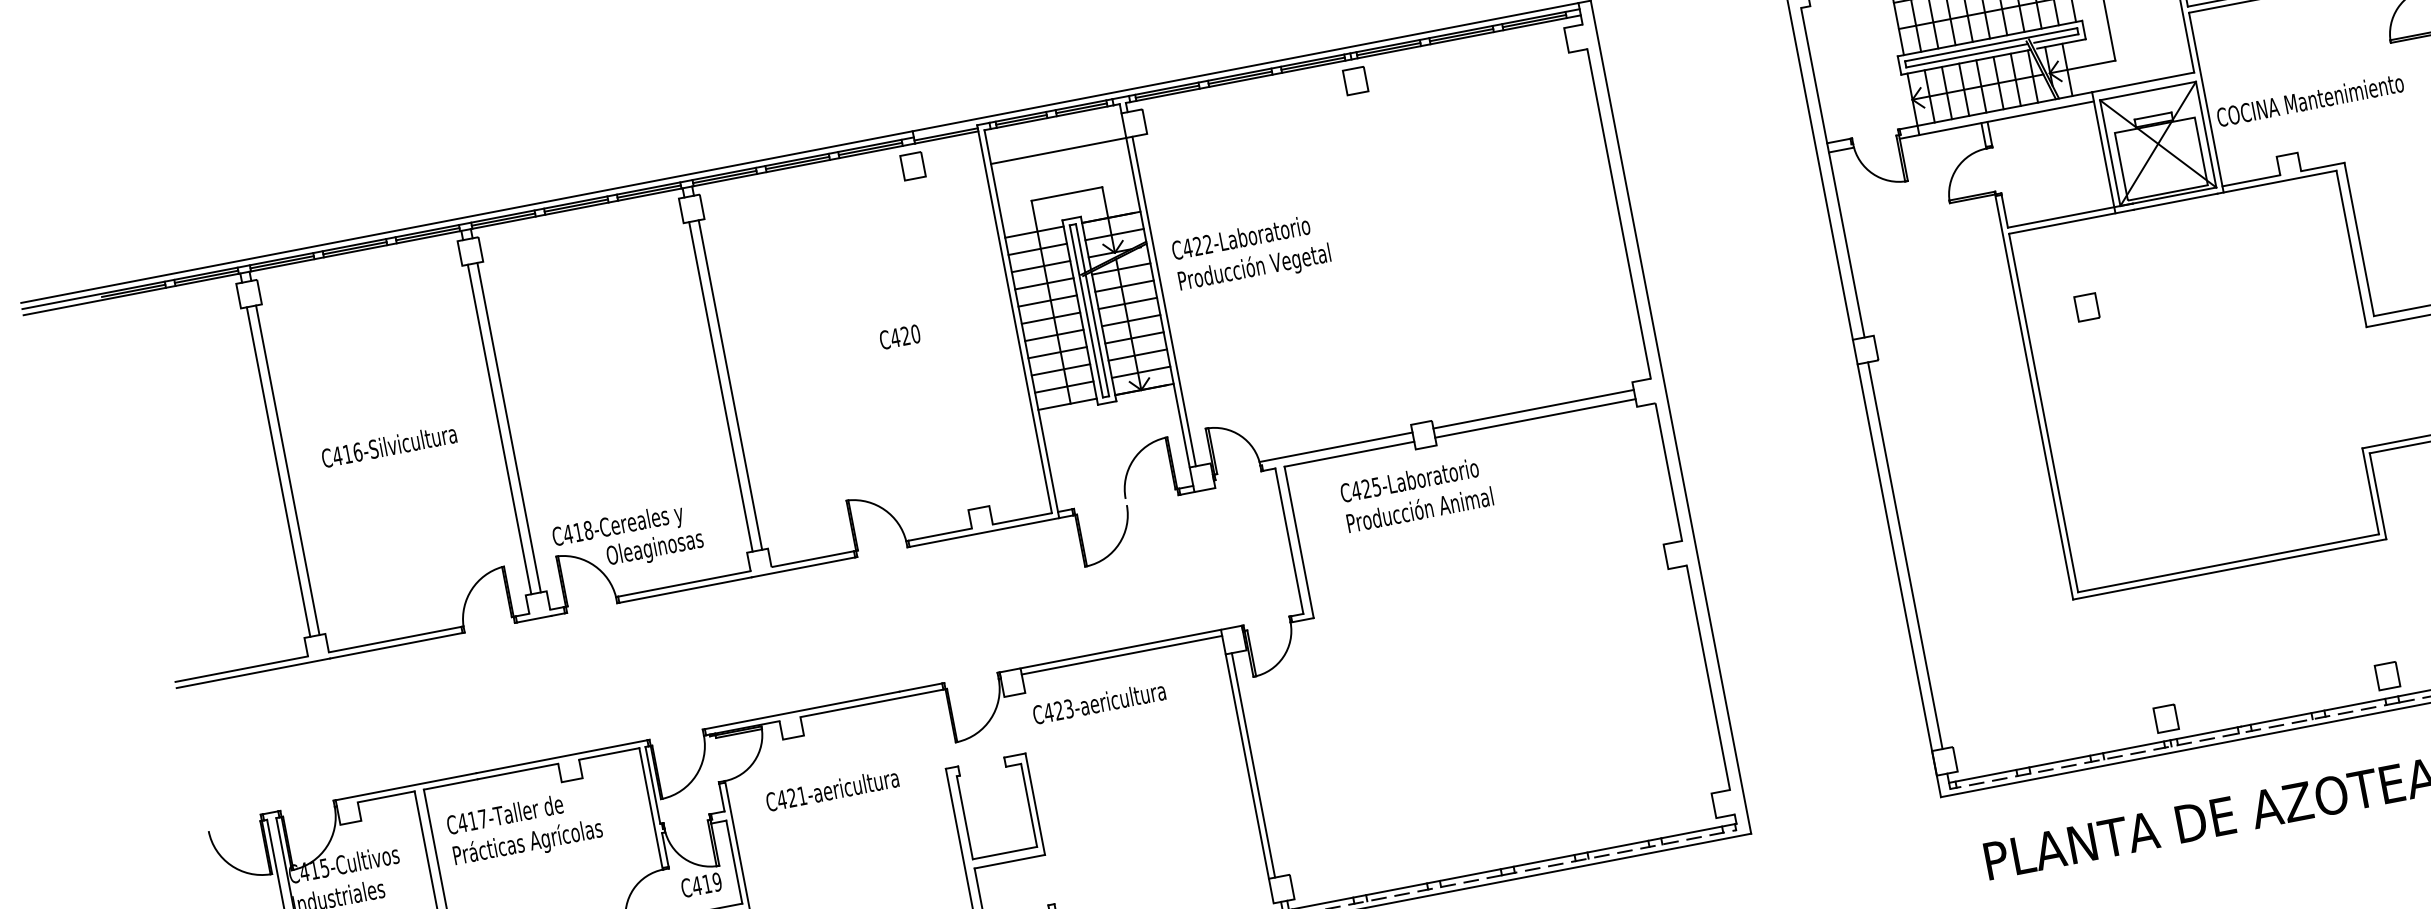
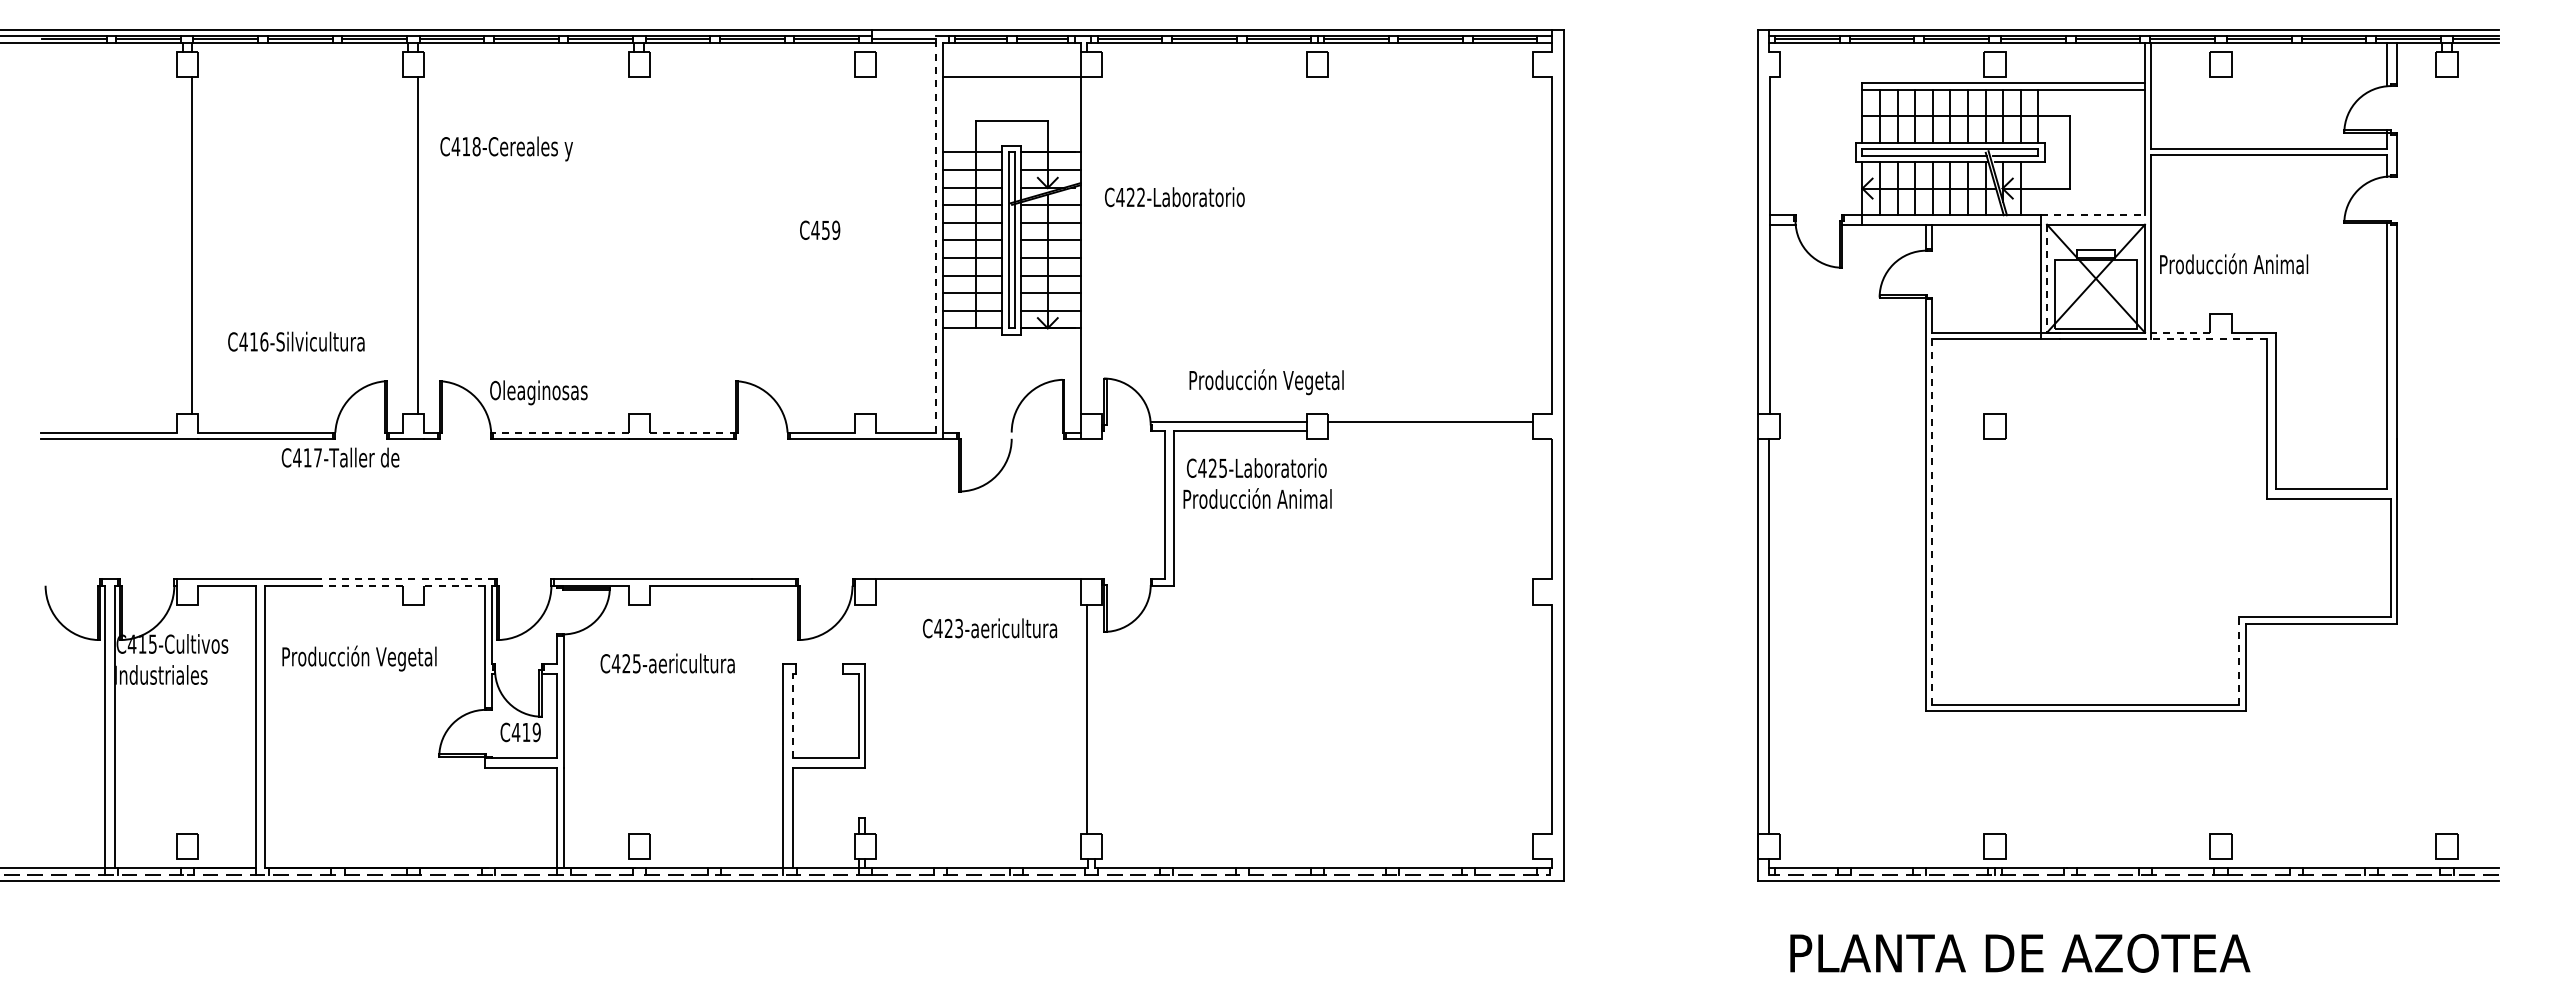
line: (2143, 82) -> (2093, 215), solid -> dashed
text: (2309, 99) -> (2253, 263), COCINA Mantenimiento -> Producción Animal
line: (2110, 153) -> (2047, 279), solid -> dashed
line: (2251, 180) -> (2180, 332), solid -> dashed
line: (2276, 181) -> (2205, 338), solid -> dashed
text: (1254, 268) -> (1266, 382), moved
line: (1164, 301) -> (1087, 245), removed
line: (1014, 318) -> (936, 233), solid -> dashed
text: (910, 334) -> (831, 229), C420 -> C459
line: (730, 385) -> (644, 245), removed
line: (721, 386) -> (634, 245), removed
line: (2044, 413) -> (1932, 522), solid -> dashed
line: (1535, 418) -> (1430, 430), removed
line: (499, 429) -> (408, 245), removed
text: (389, 445) -> (296, 341), moved
line: (278, 472) -> (182, 245), removed
text: (1409, 479) -> (1256, 467), moved
line: (2370, 491) -> (2239, 661), solid -> dashed
text: (1419, 509) -> (1257, 498), moved
text: (618, 526) -> (506, 148), moved
line: (813, 559) -> (692, 432), solid -> dashed
line: (684, 583) -> (561, 432), solid -> dashed
line: (1121, 654) -> (978, 585), removed
text: (1099, 702) -> (990, 628), moved
line: (608, 753) -> (454, 585), solid -> dashed
line: (561, 756) -> (407, 579), solid -> dashed
line: (1246, 765) -> (1080, 718), removed
line: (516, 771) -> (360, 585), solid -> dashed
text: (801, 795) -> (636, 663), C421-aericultura -> C425-aericultura
text: (504, 814) -> (340, 457), moved
line: (964, 817) -> (792, 715), solid -> dashed
text: (537, 841) -> (367, 658), Prácticas Agrícolas -> Producción Vegetal

